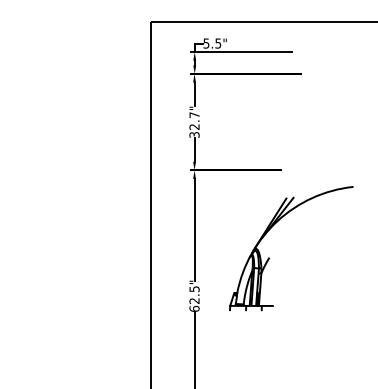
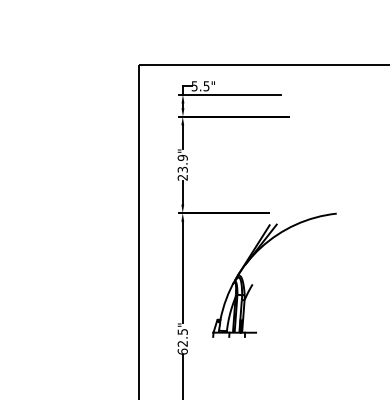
text: (194, 124) -> (182, 167), 32.7" -> 23.9"
part: (270, 257) -> (253, 284), moved

